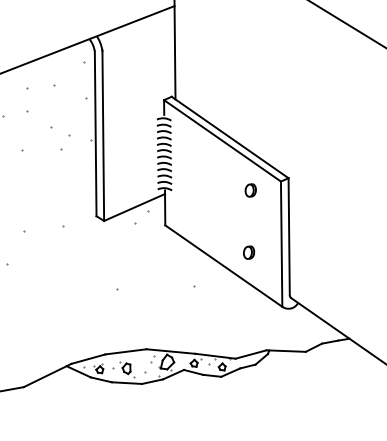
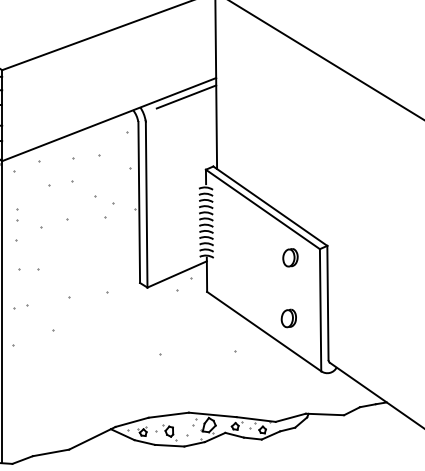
line: (144, 25) -> (186, 96), added
part: (250, 190) -> (290, 257), size x1.43
part: (248, 252) -> (288, 318), size x1.43

